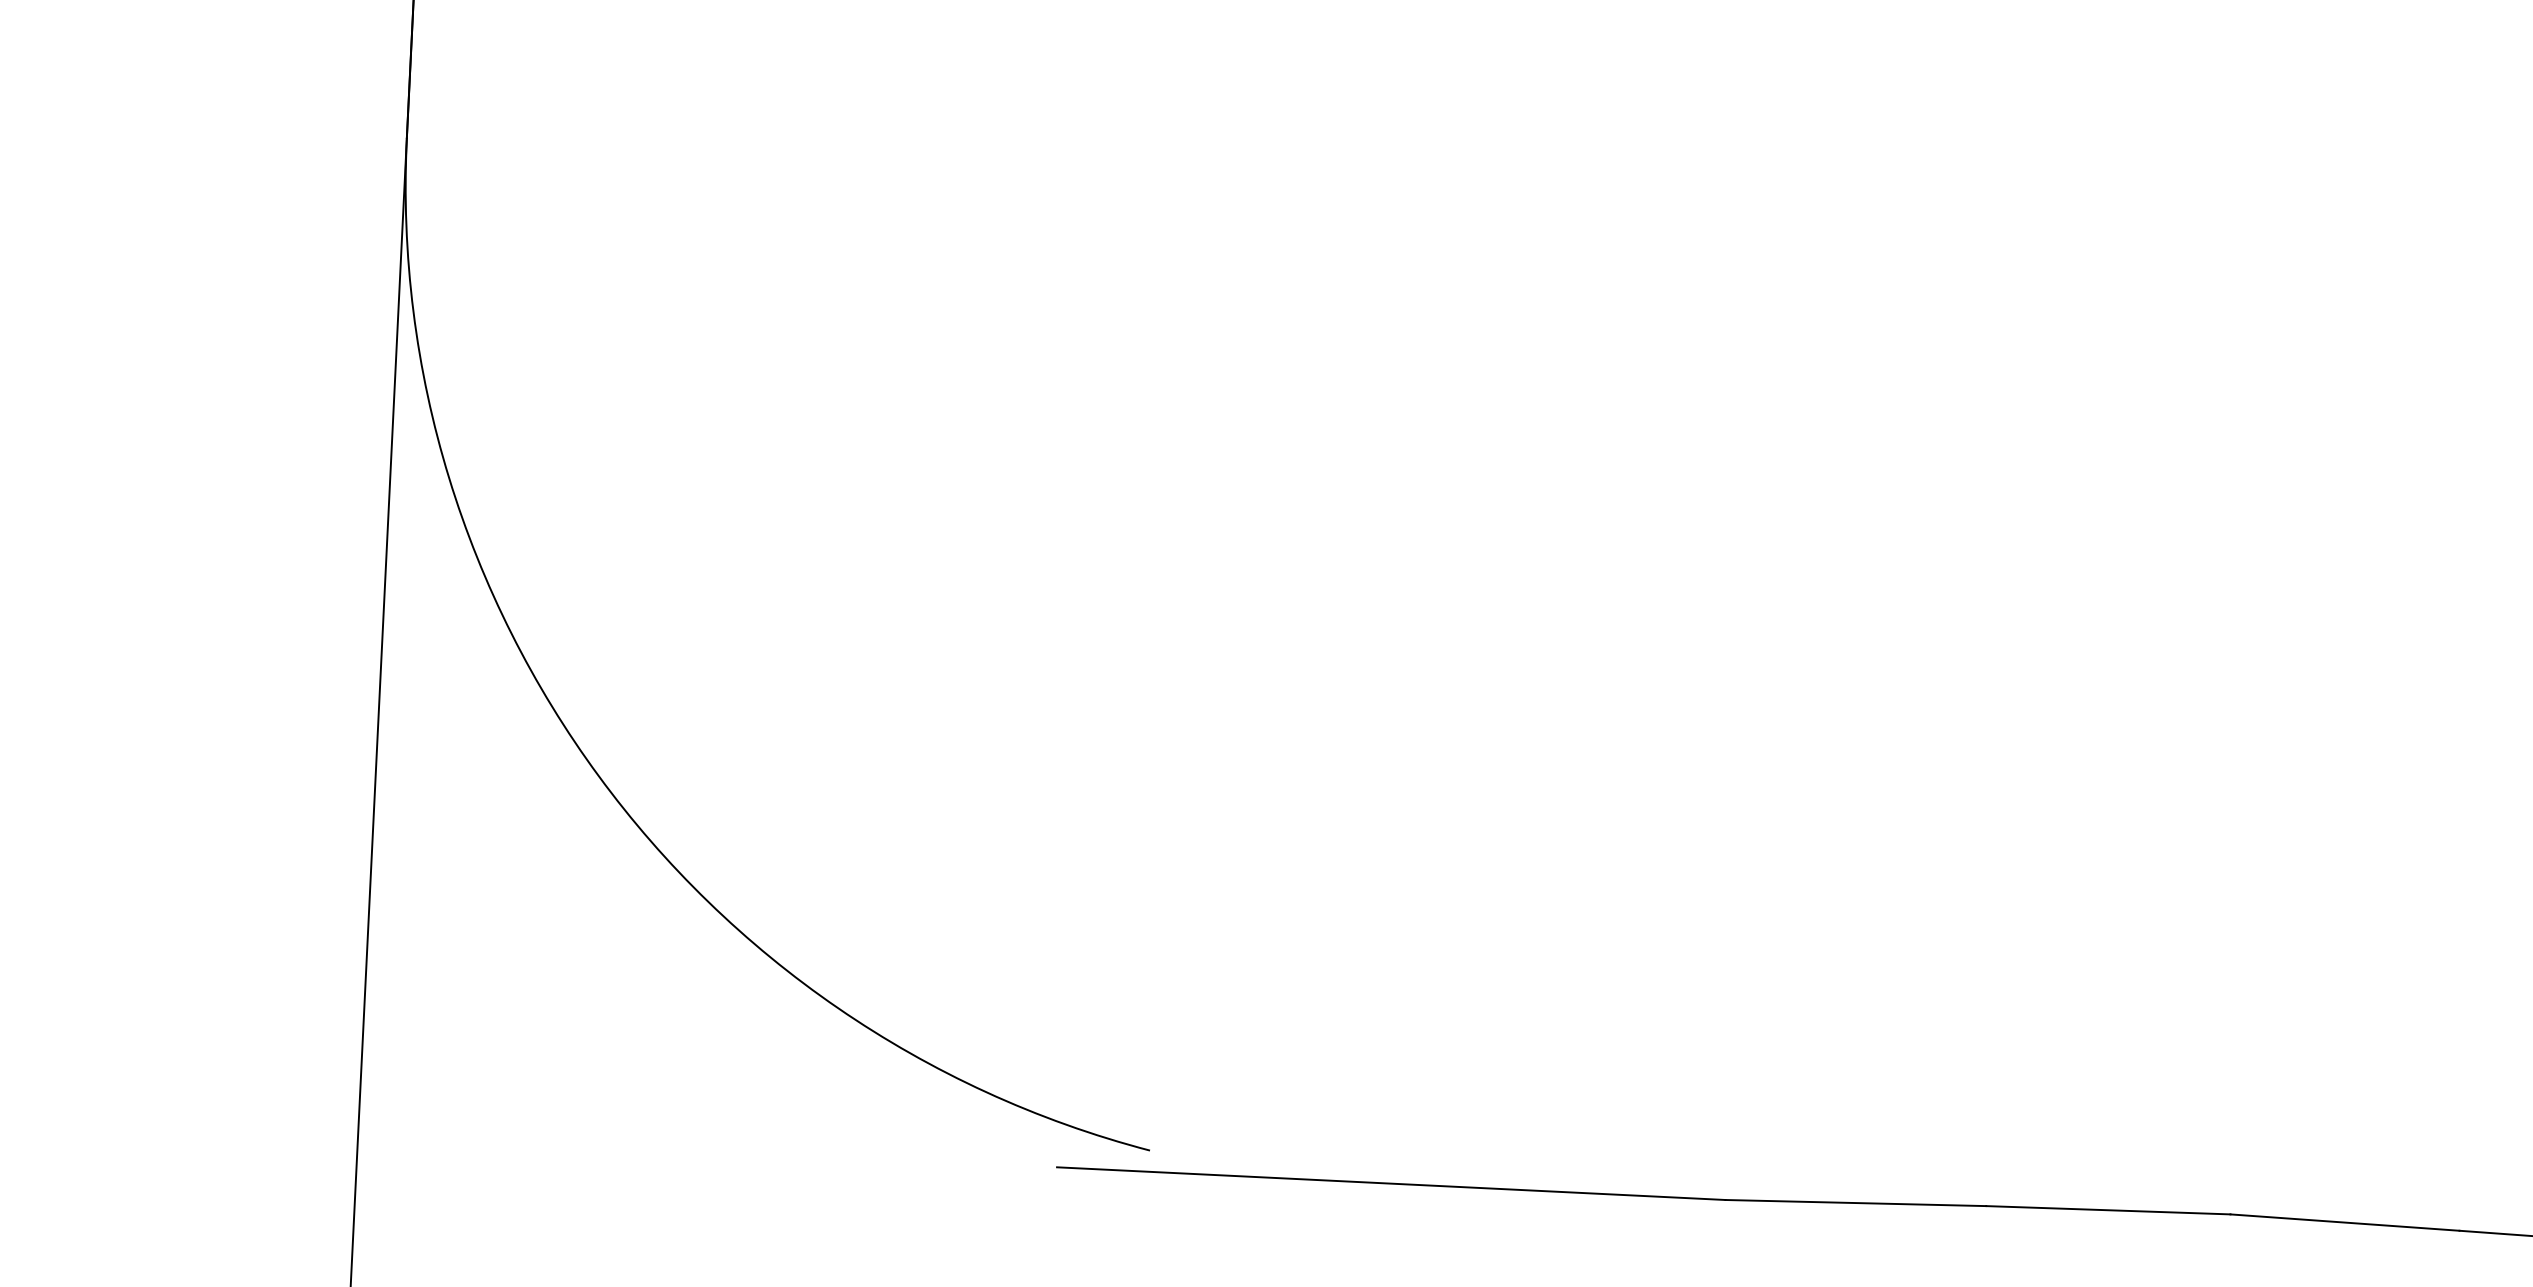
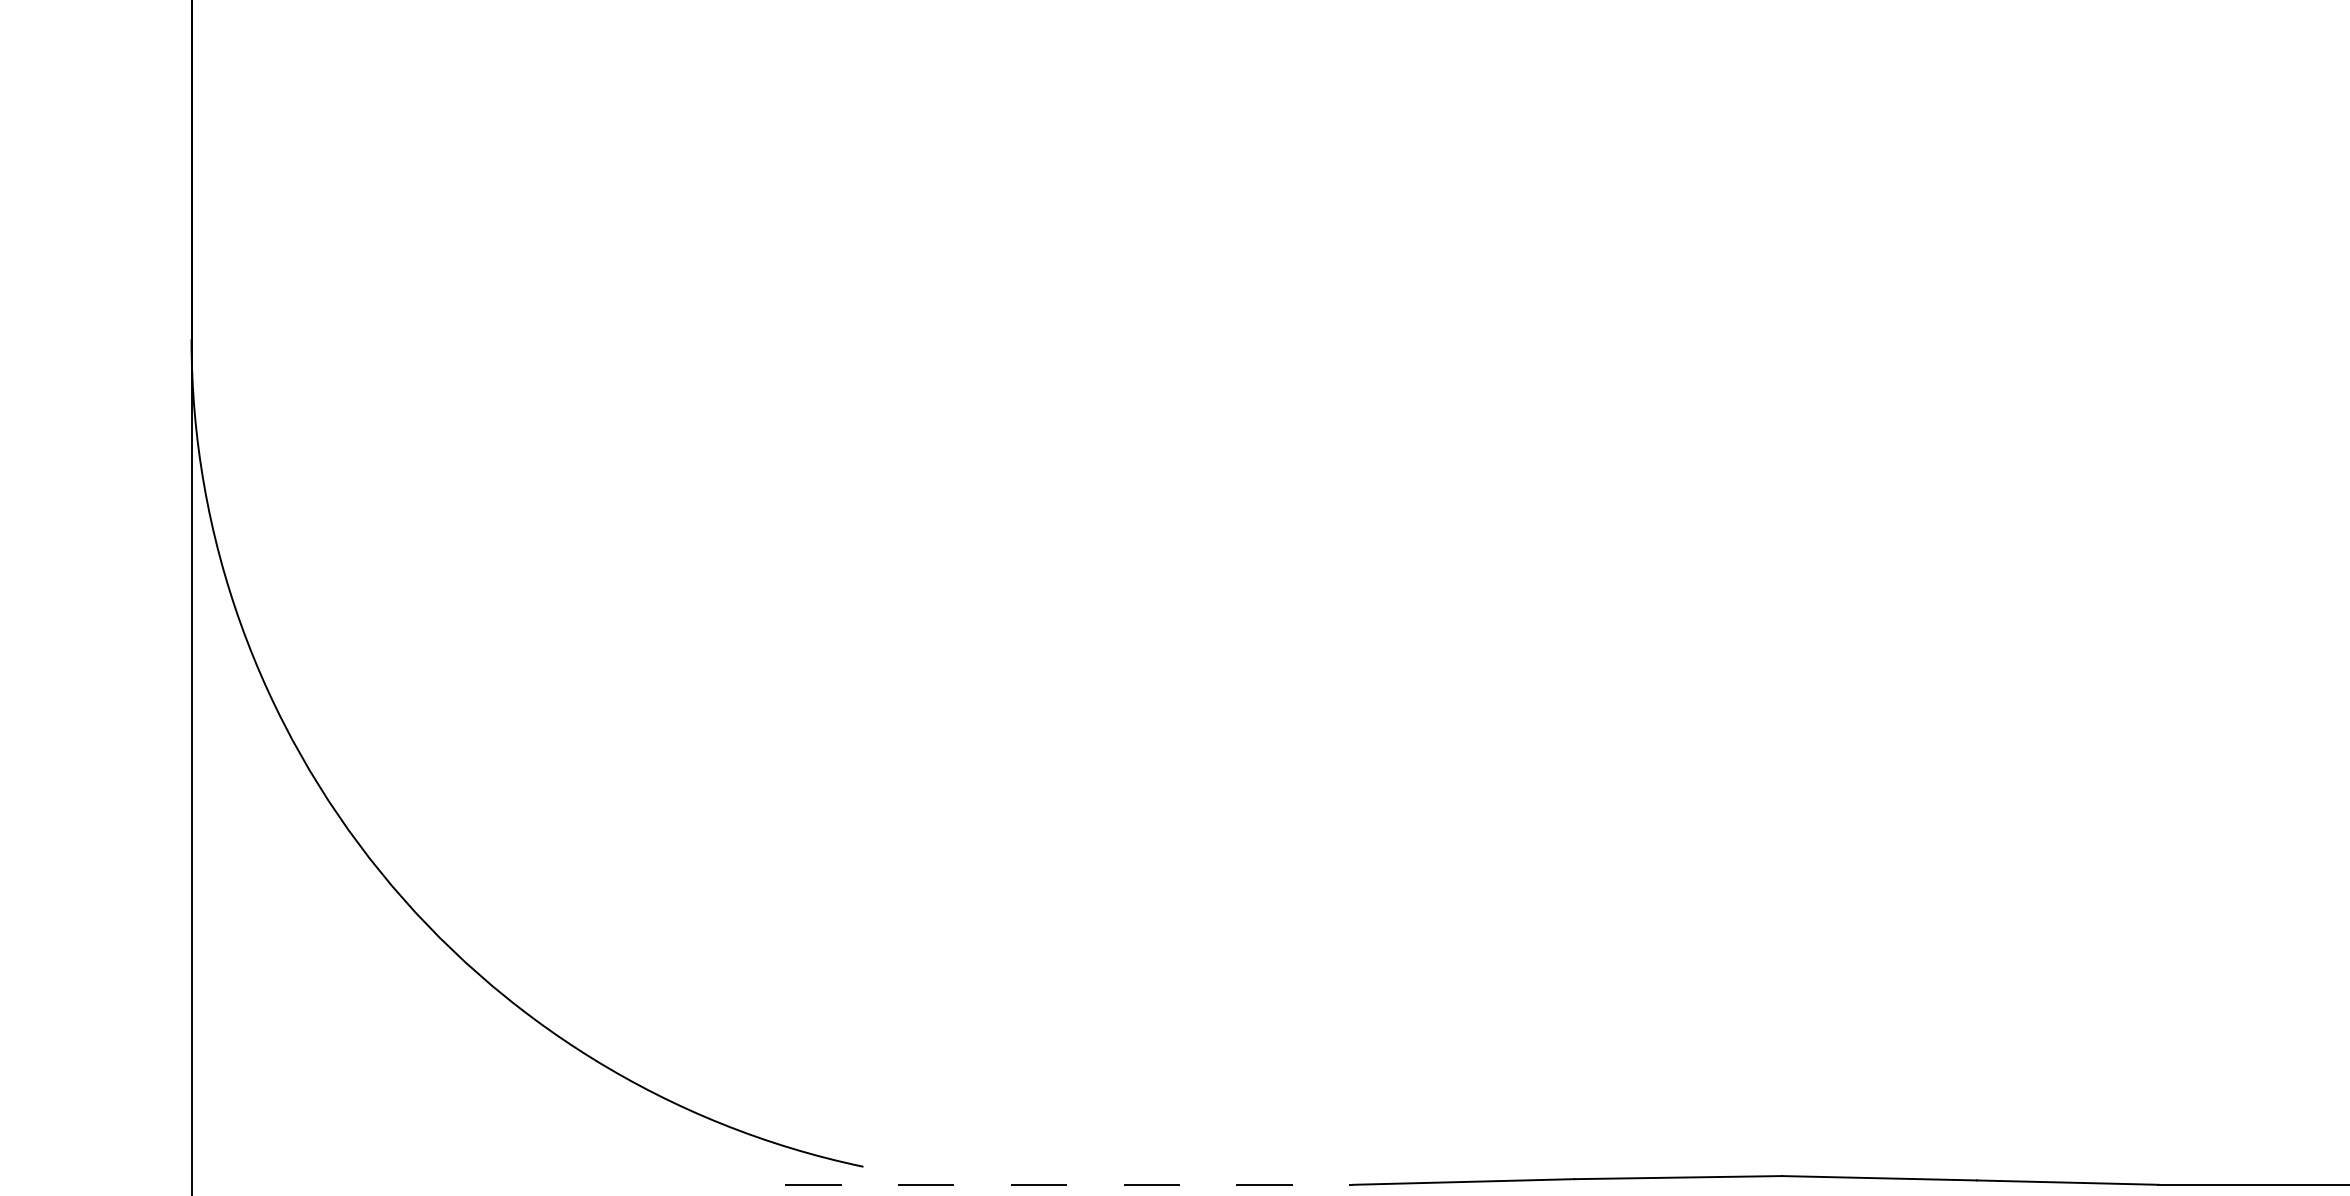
line: (1391, 1183) -> (1069, 1184), solid -> dashed

